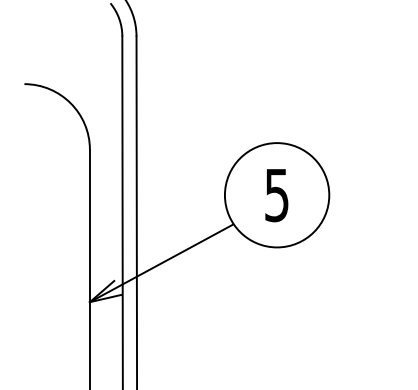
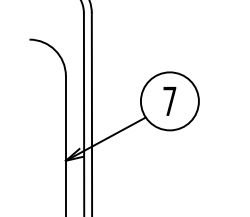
text: (276, 195) -> (169, 101), 5 -> 7

